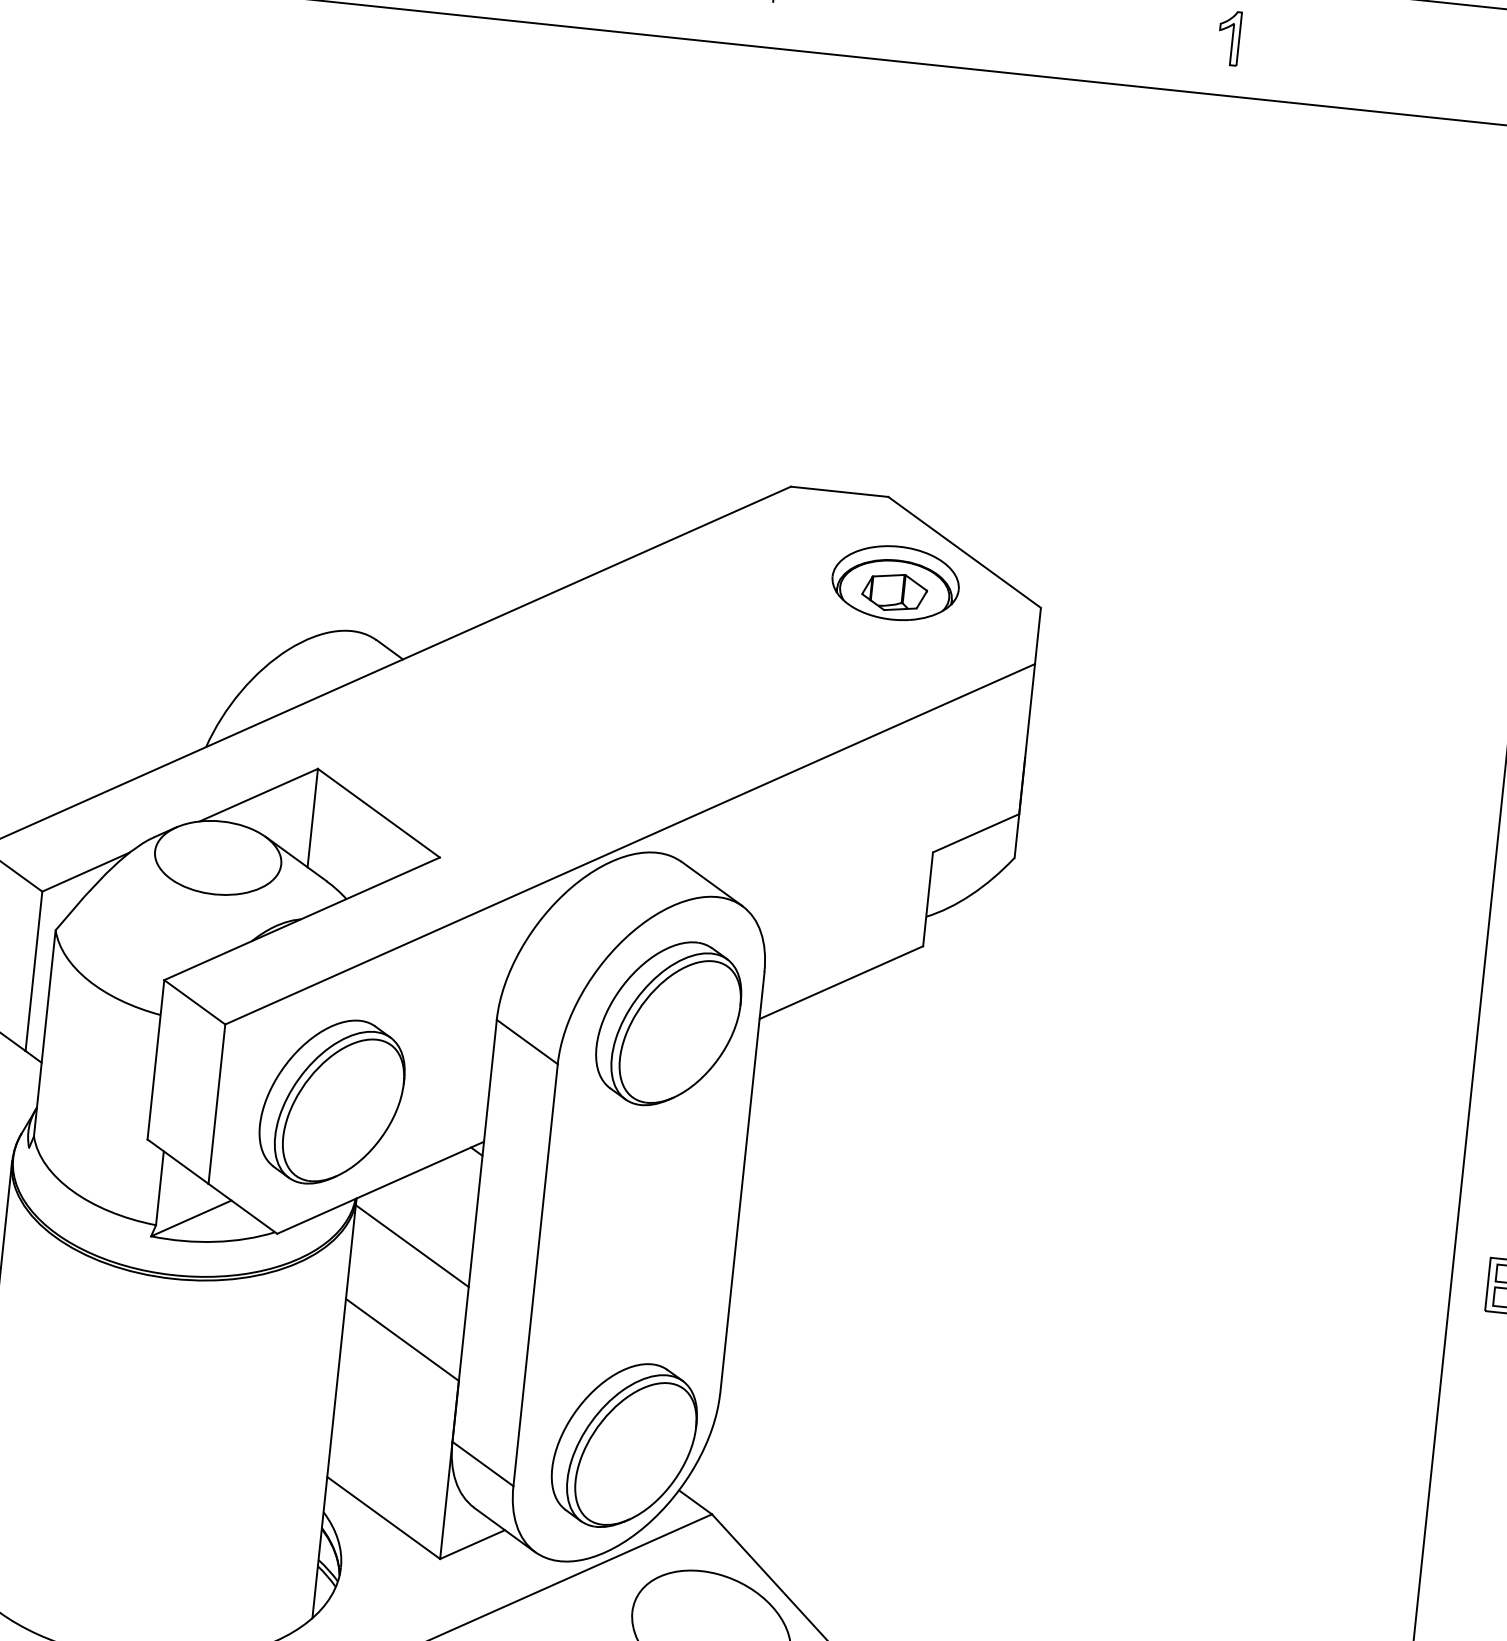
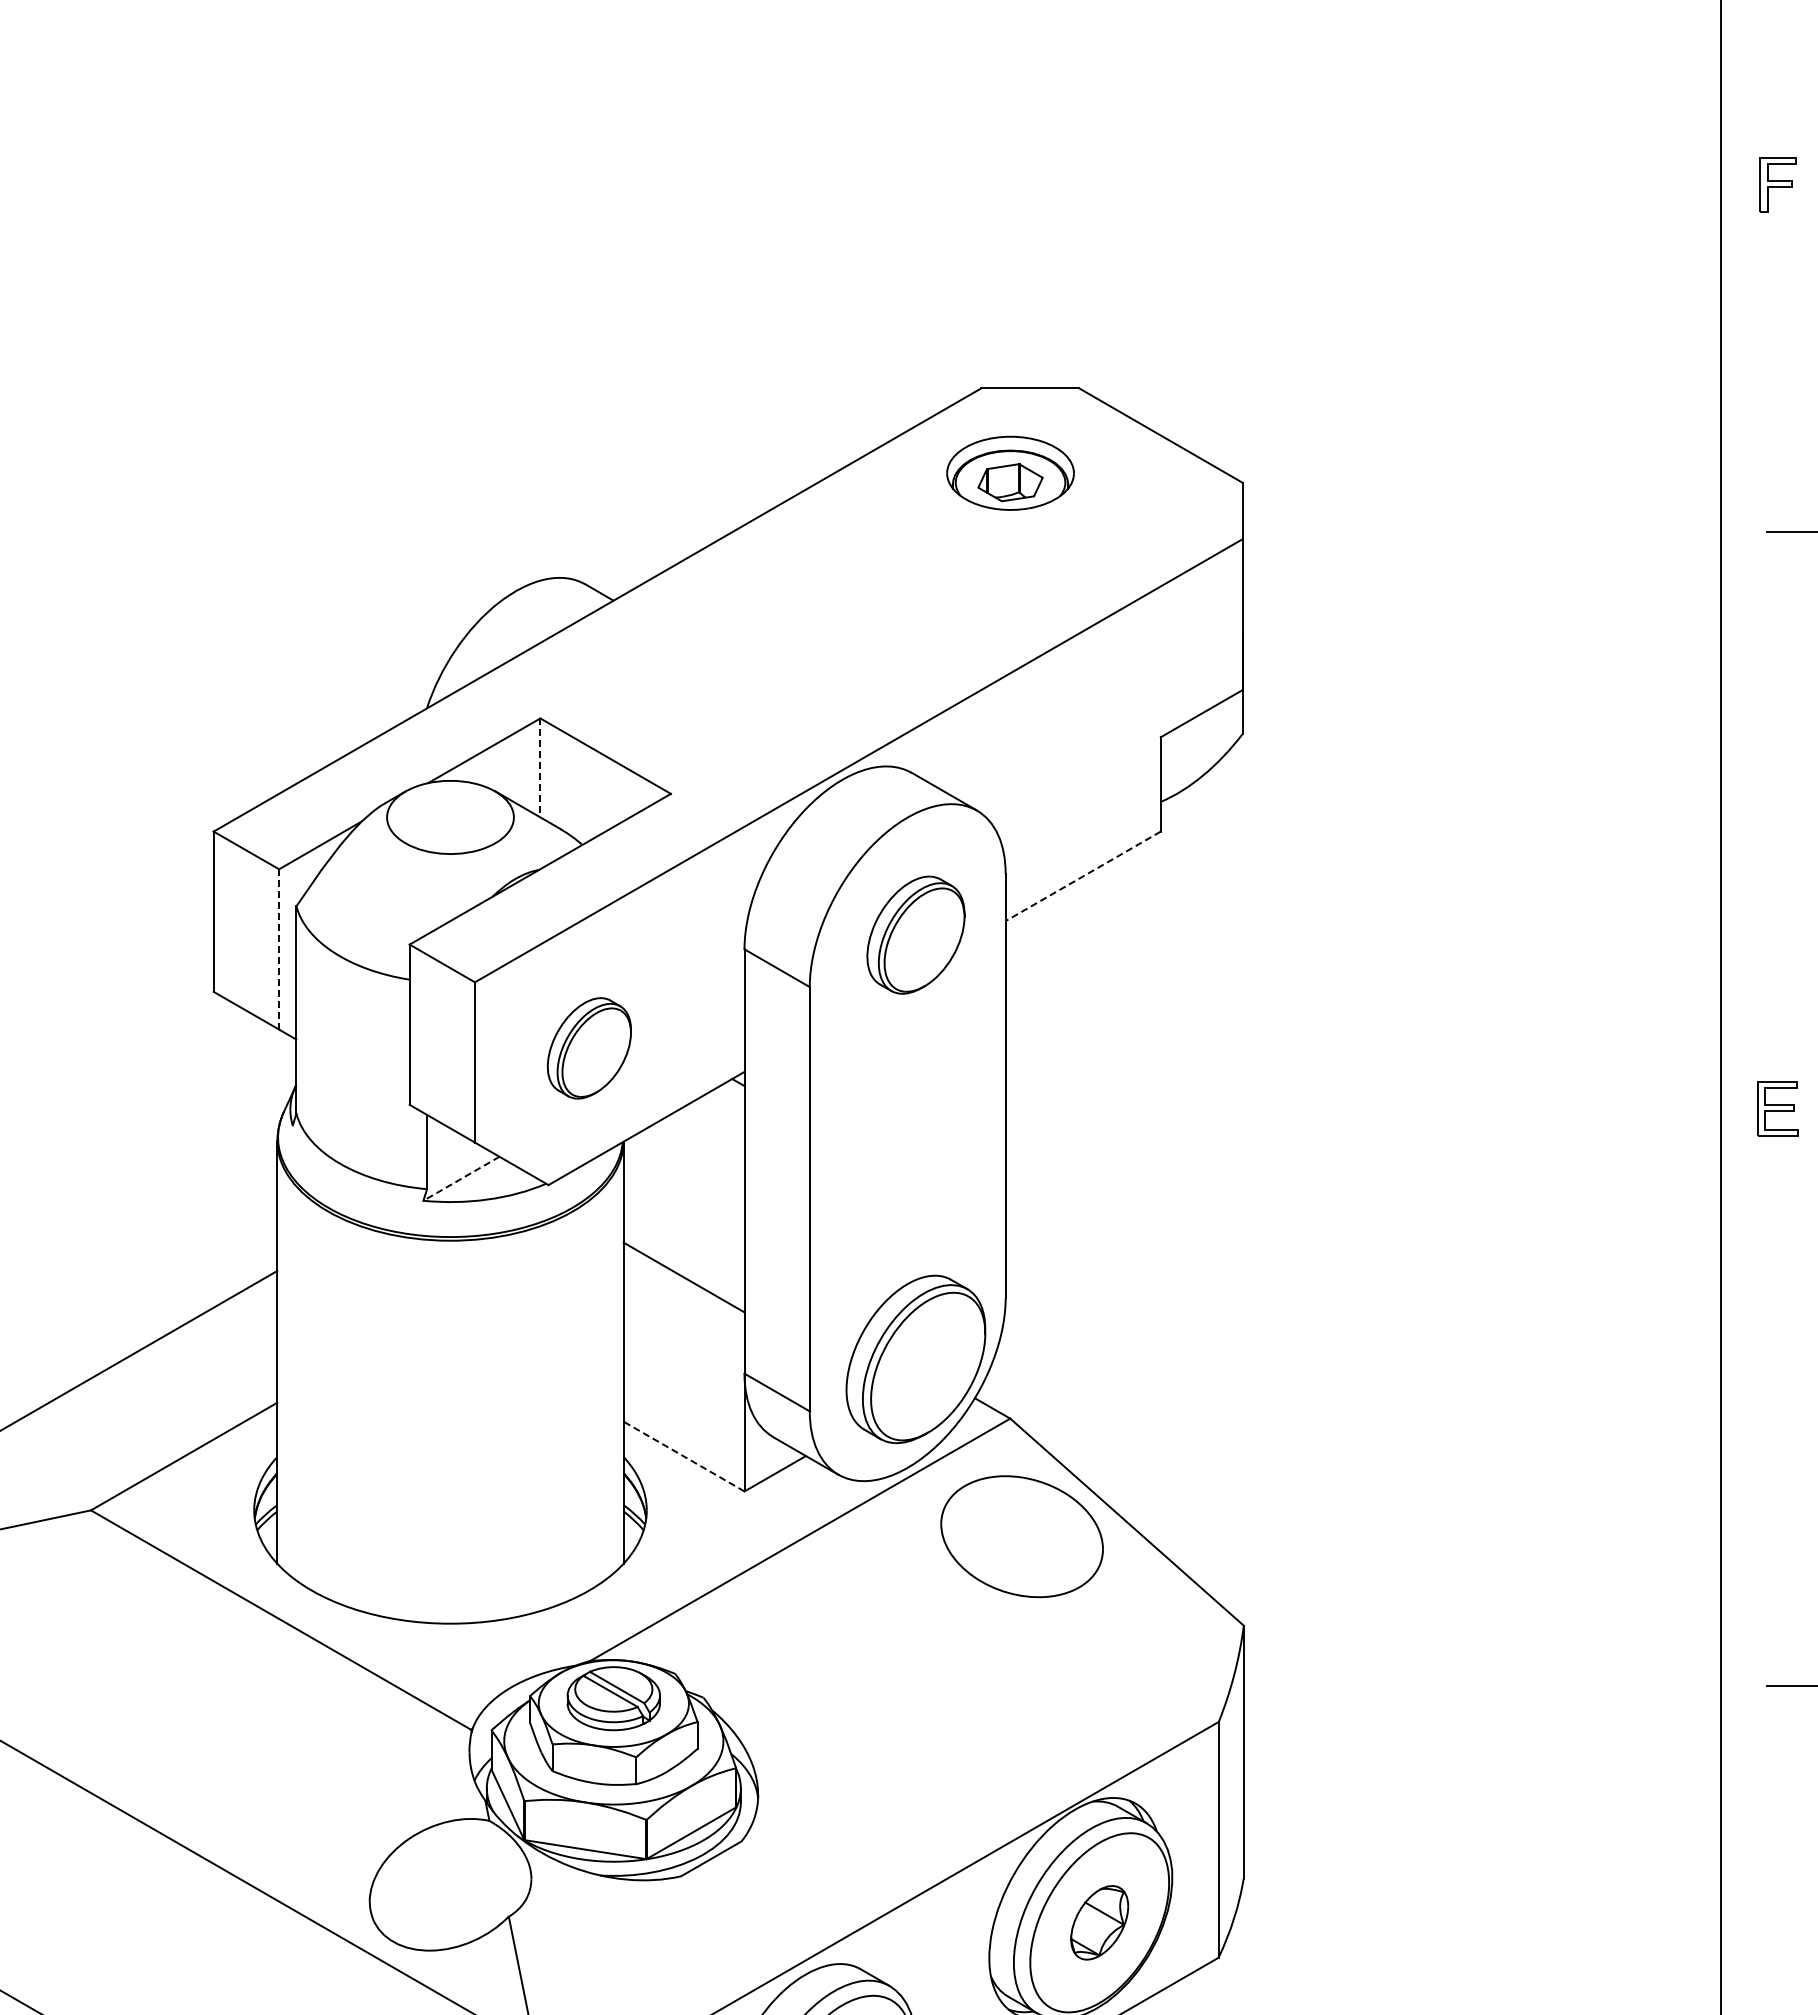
part: (895, 582) -> (1010, 472), moved
line: (312, 818) -> (540, 768), solid -> dashed
line: (34, 971) -> (279, 949), solid -> dashed
line: (840, 982) -> (1082, 876), solid -> dashed
part: (668, 1022) -> (915, 934), size x0.7
part: (332, 1102) -> (589, 1048), size x0.6
line: (191, 1219) -> (461, 1179), solid -> dashed
line: (411, 1246) -> (683, 1183), removed
line: (384, 1517) -> (684, 1456), solid -> dashed

